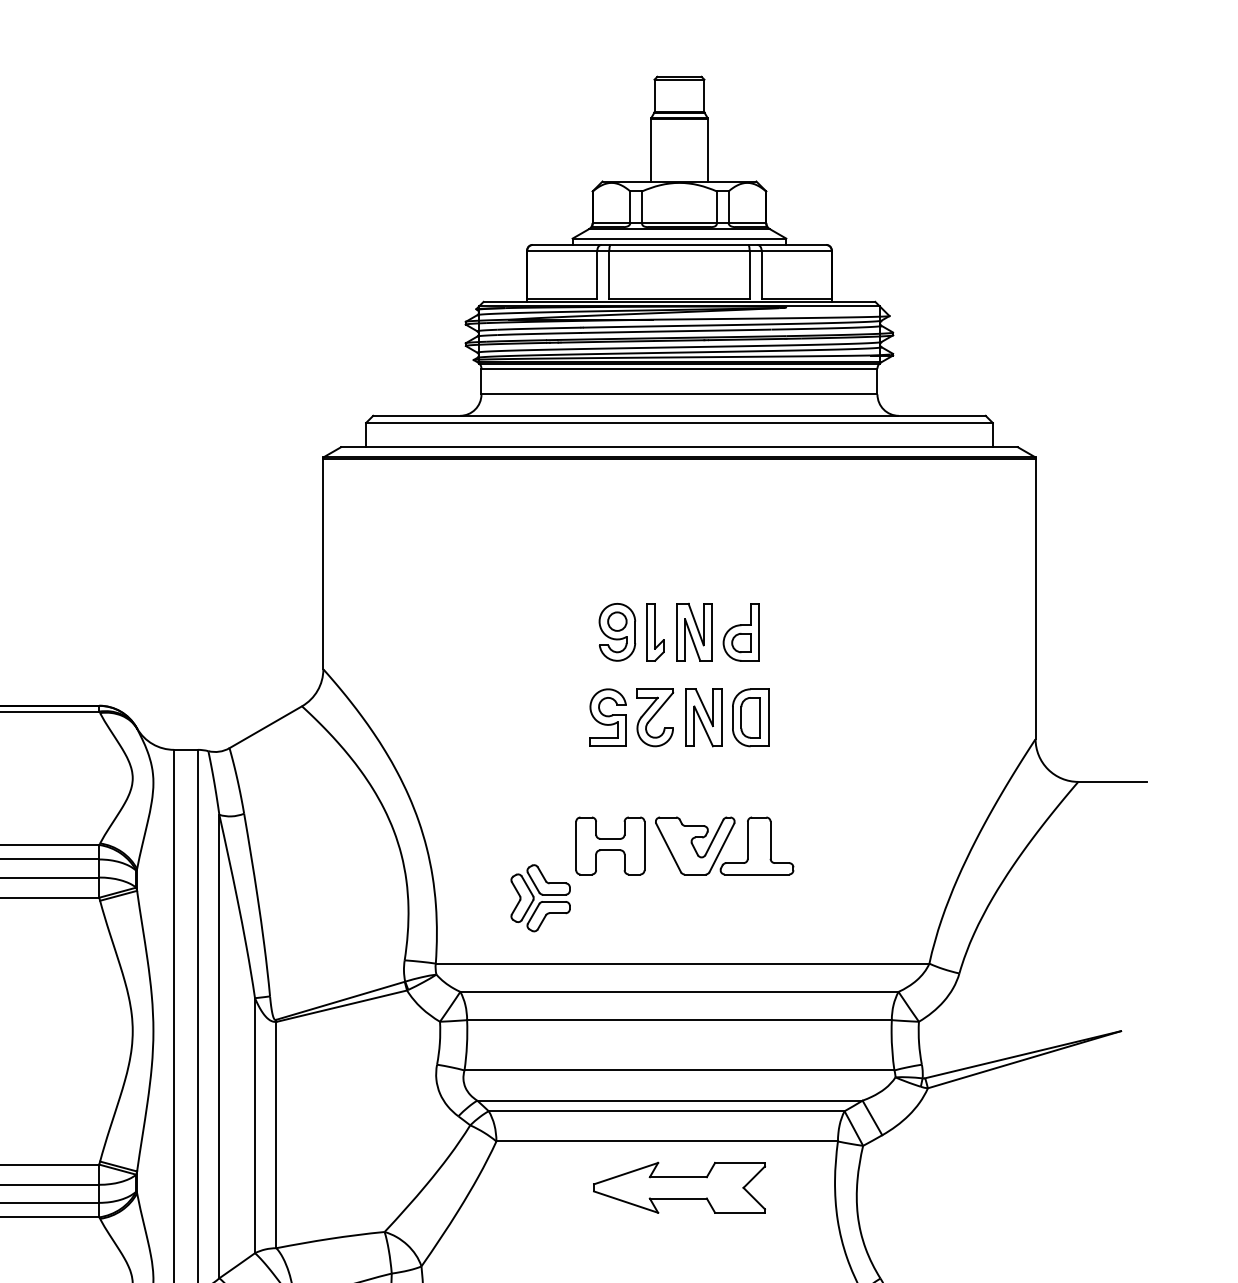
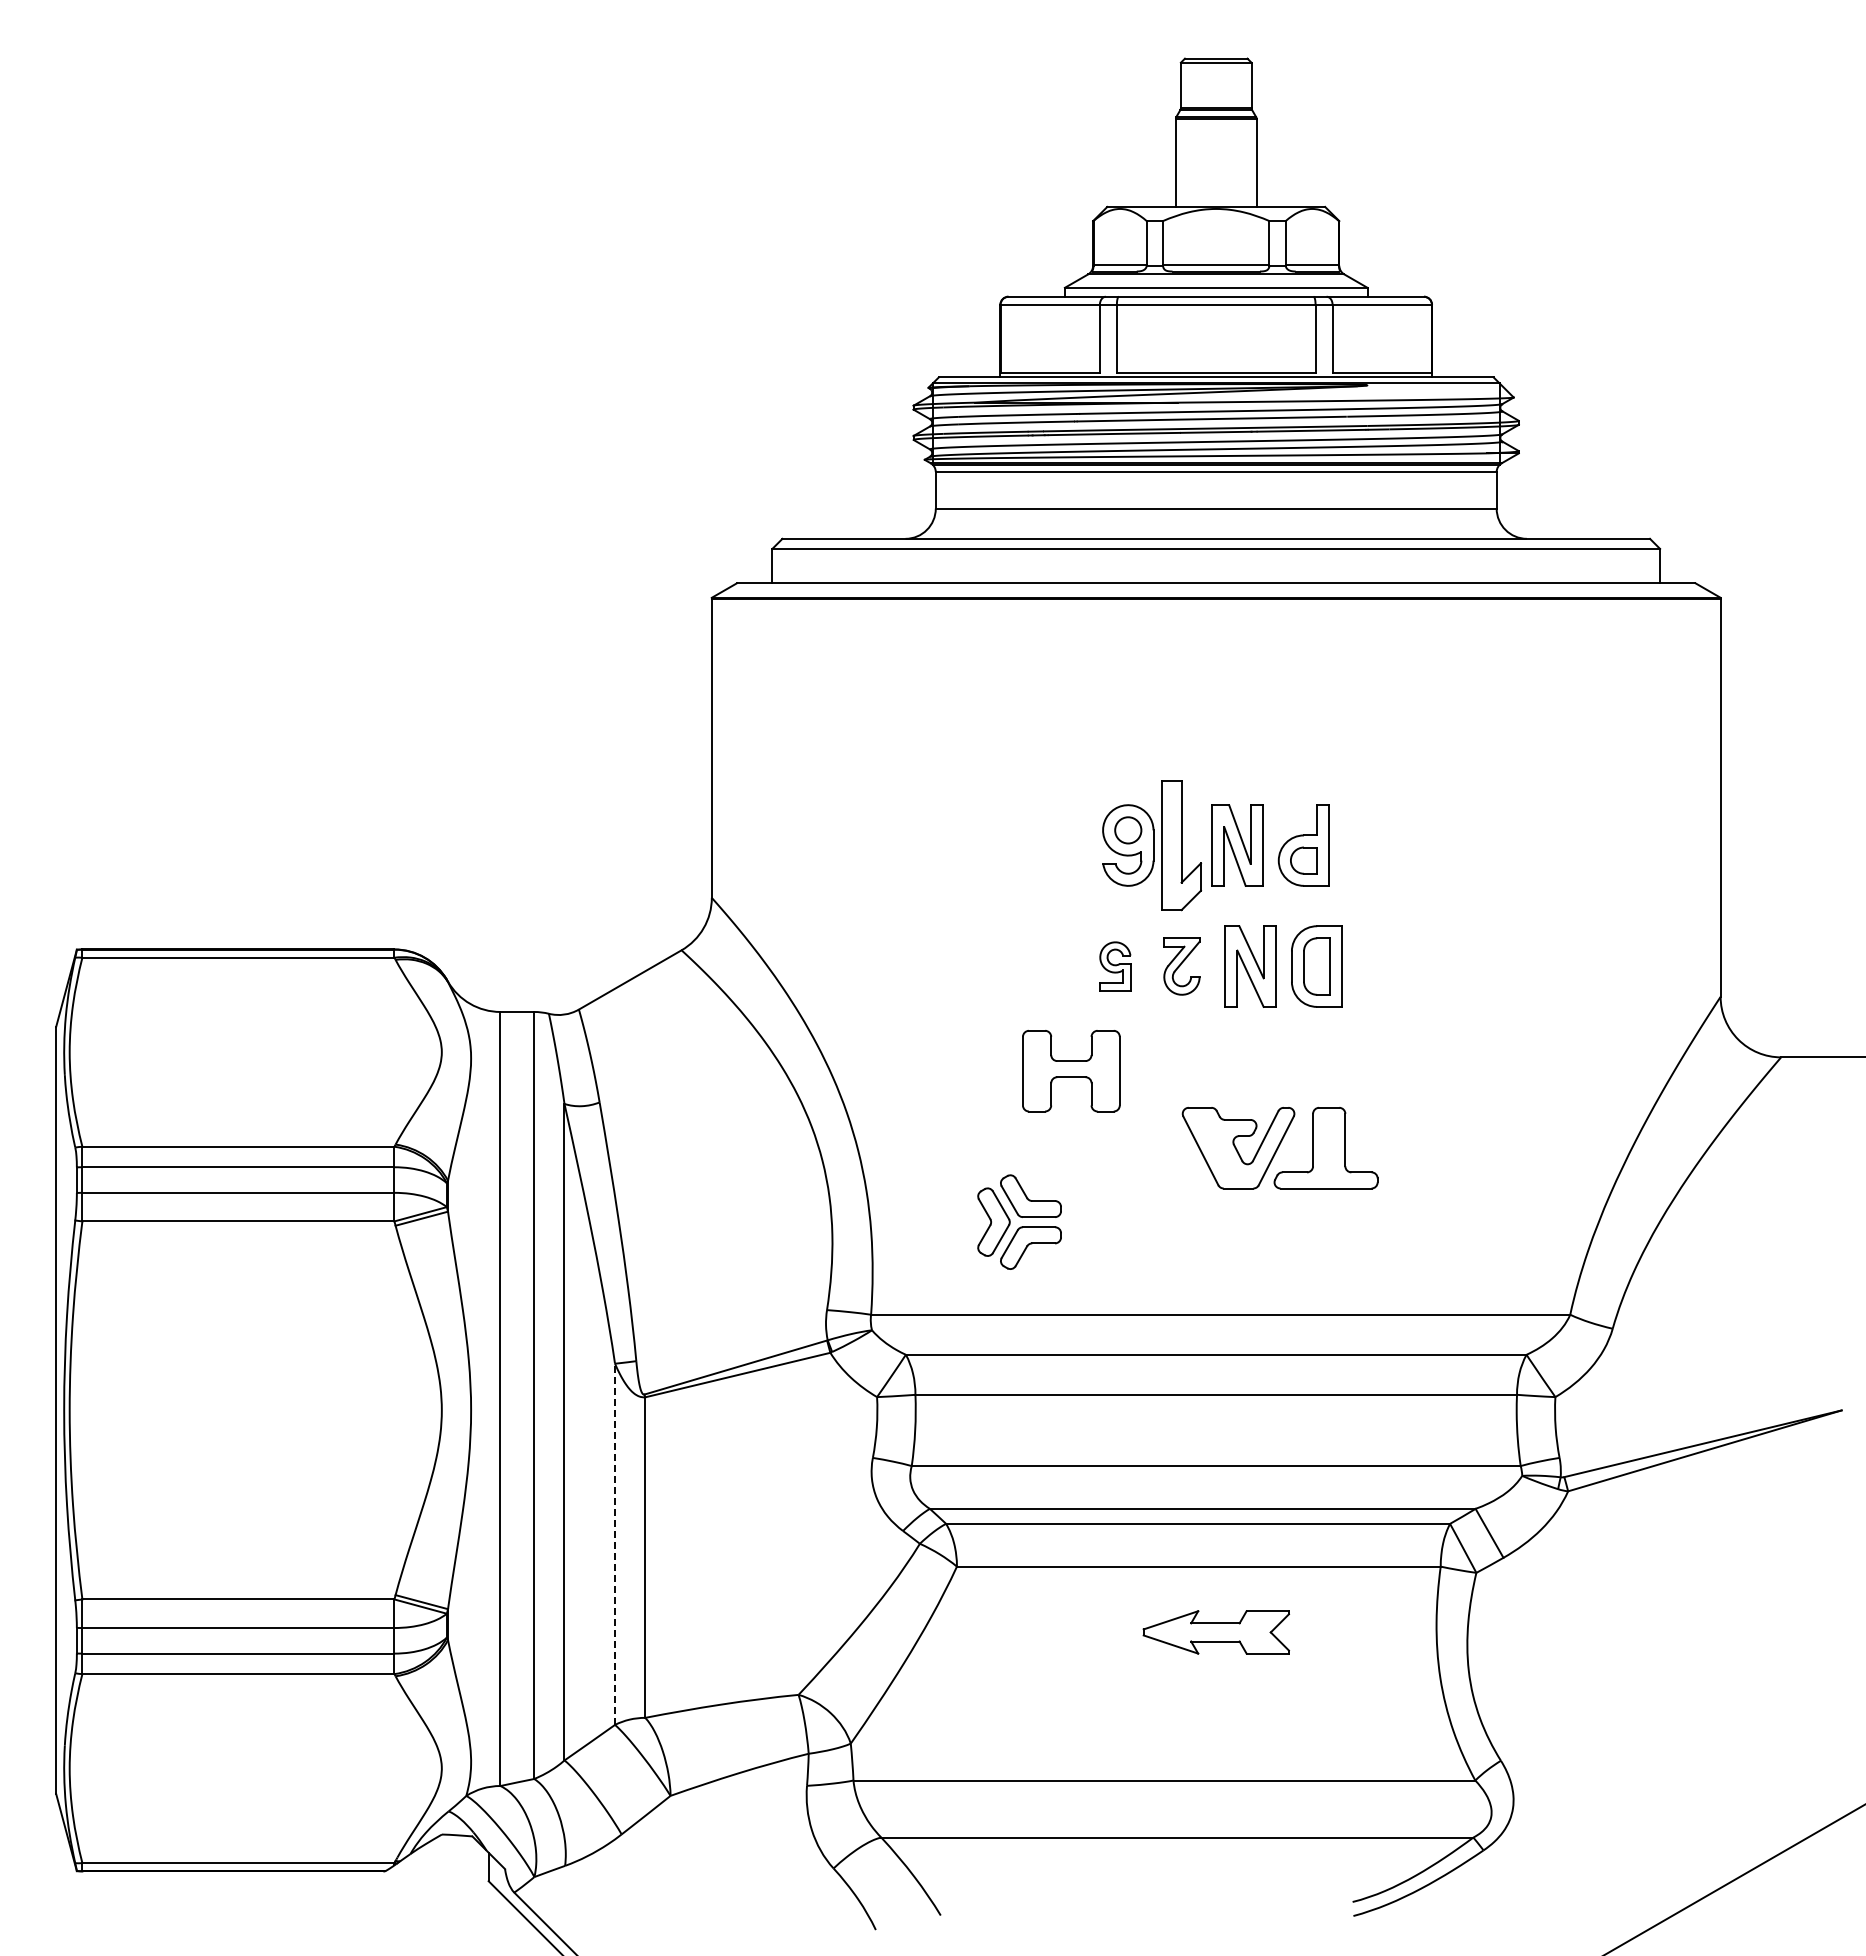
part: (654, 632) -> (1181, 845), size x1.6
part: (608, 717) -> (1115, 966), size x0.6
part: (654, 717) -> (1181, 966), size x0.7
part: (610, 846) -> (1071, 1071), moved
line: (255, 1125) -> (615, 1544), solid -> dashed
part: (679, 1187) -> (1216, 1632), size x0.6

